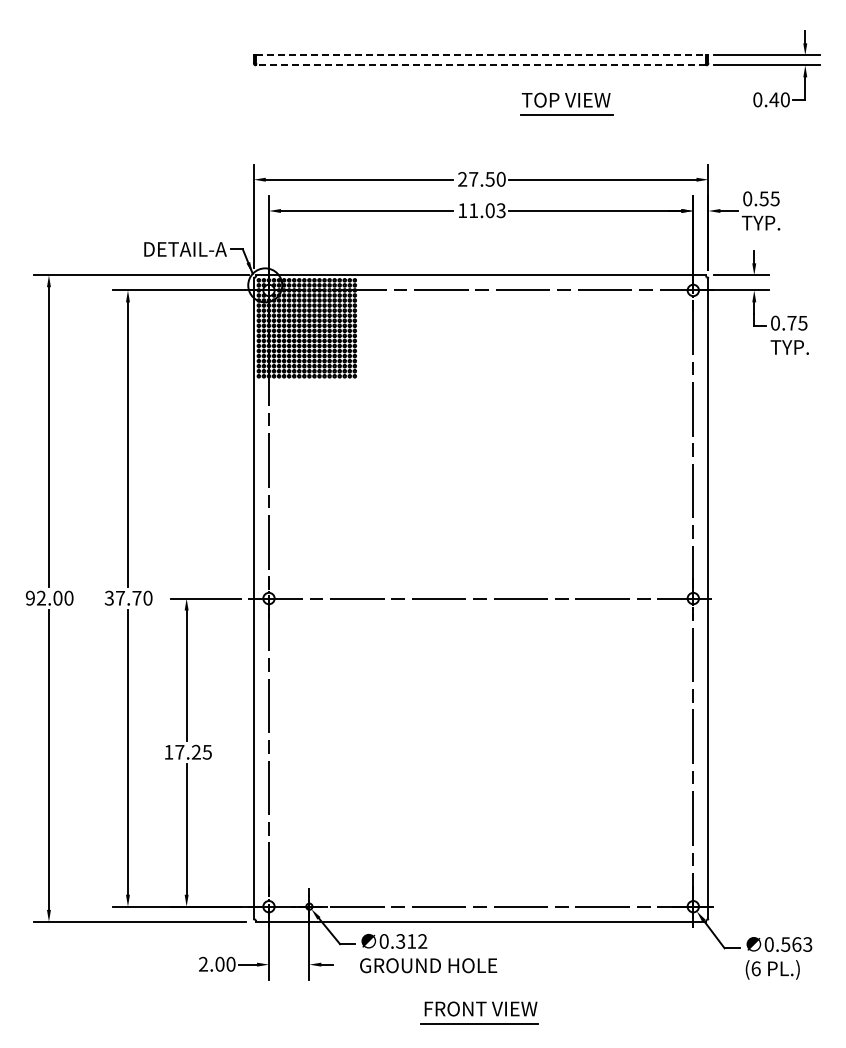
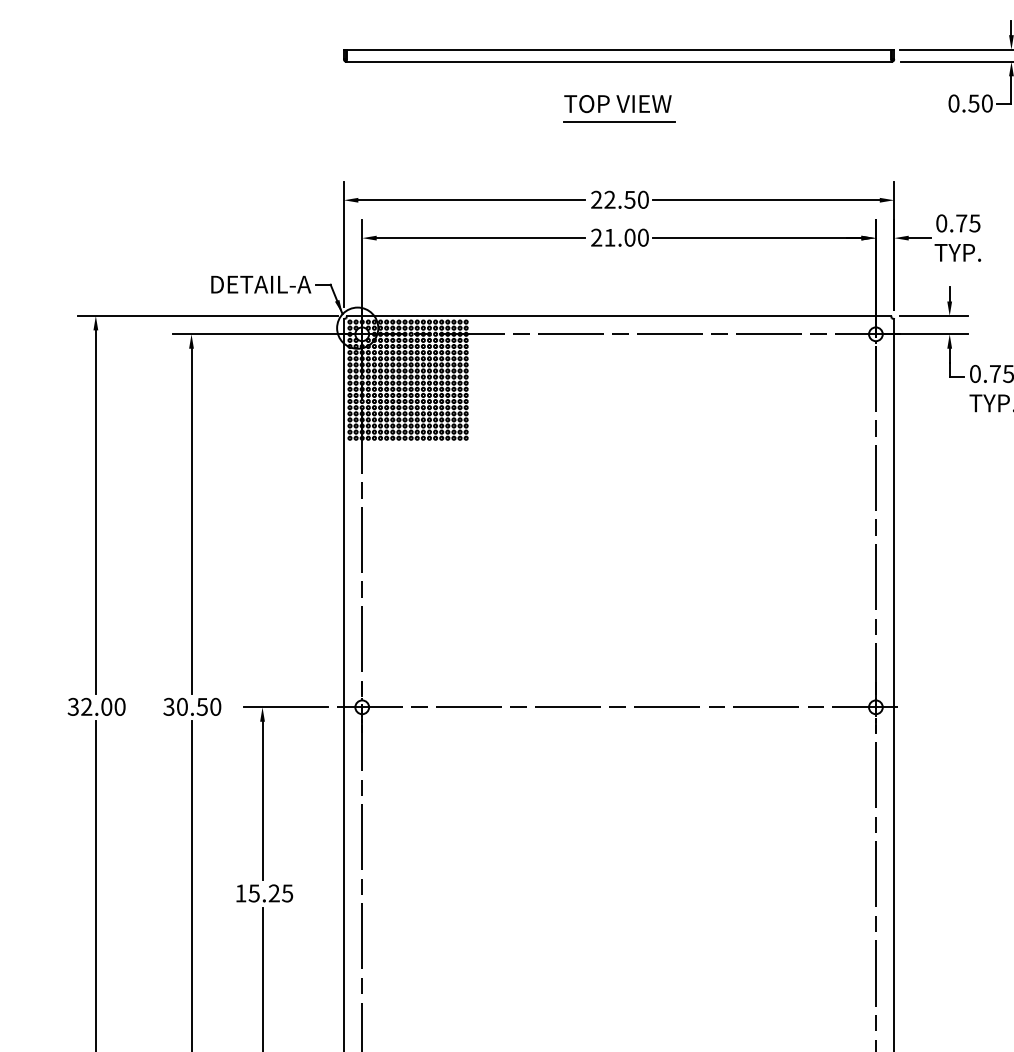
line: (481, 55) -> (619, 49), dashed -> solid
line: (480, 65) -> (618, 61), dashed -> solid
text: (774, 99) -> (974, 103), 0.40 -> 0.50
part: (566, 103) -> (618, 107), moved
text: (473, 178) -> (609, 198), 27.50 -> 22.50
text: (763, 198) -> (960, 222), 0.55 -> 0.75
text: (481, 210) -> (619, 237), 11.03 -> 21.00
text: (128, 597) -> (192, 706), 37.70 -> 30.50
text: (29, 598) -> (72, 707), 92.00 -> 32.00
text: (179, 752) -> (253, 893), 17.25 -> 15.25

